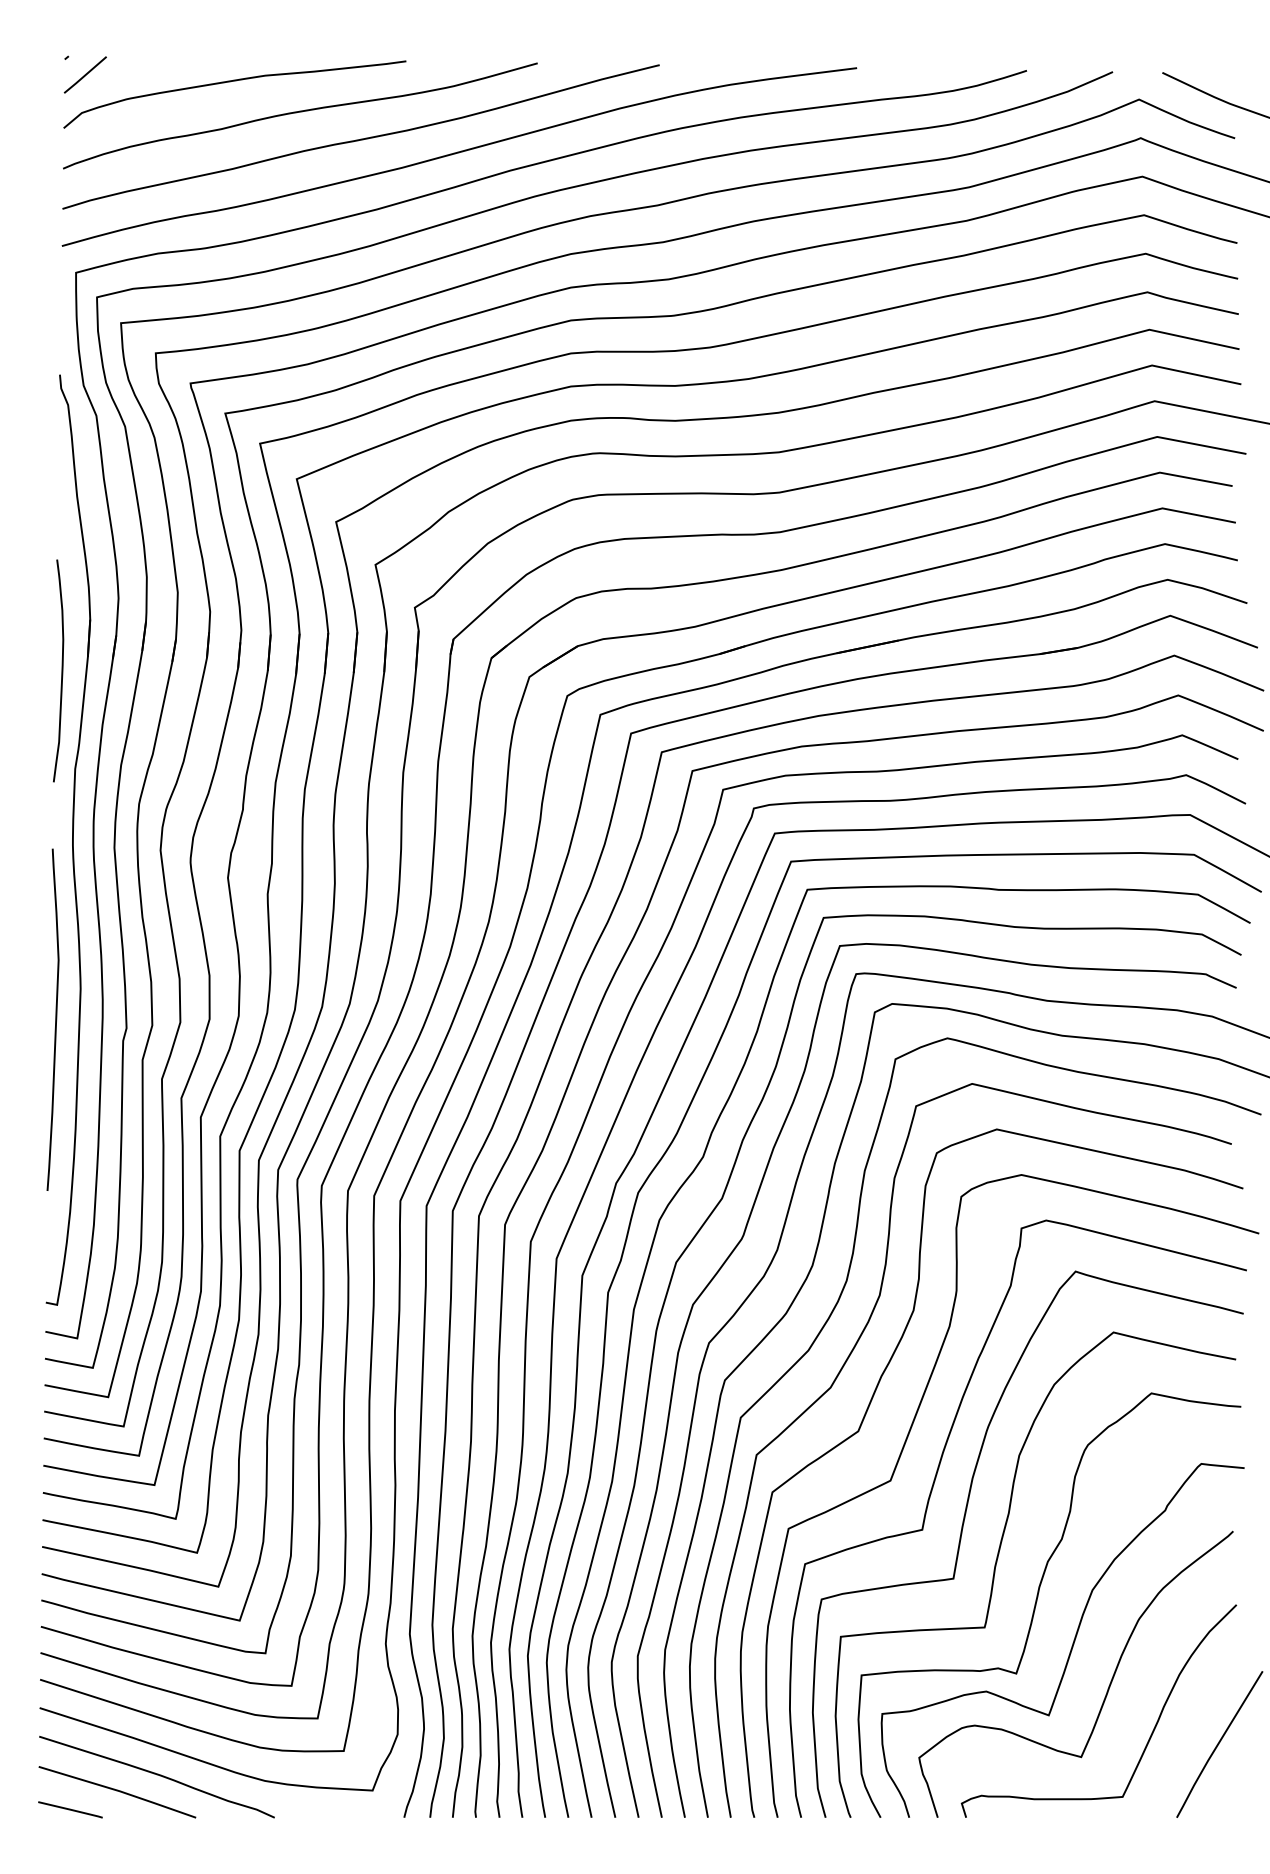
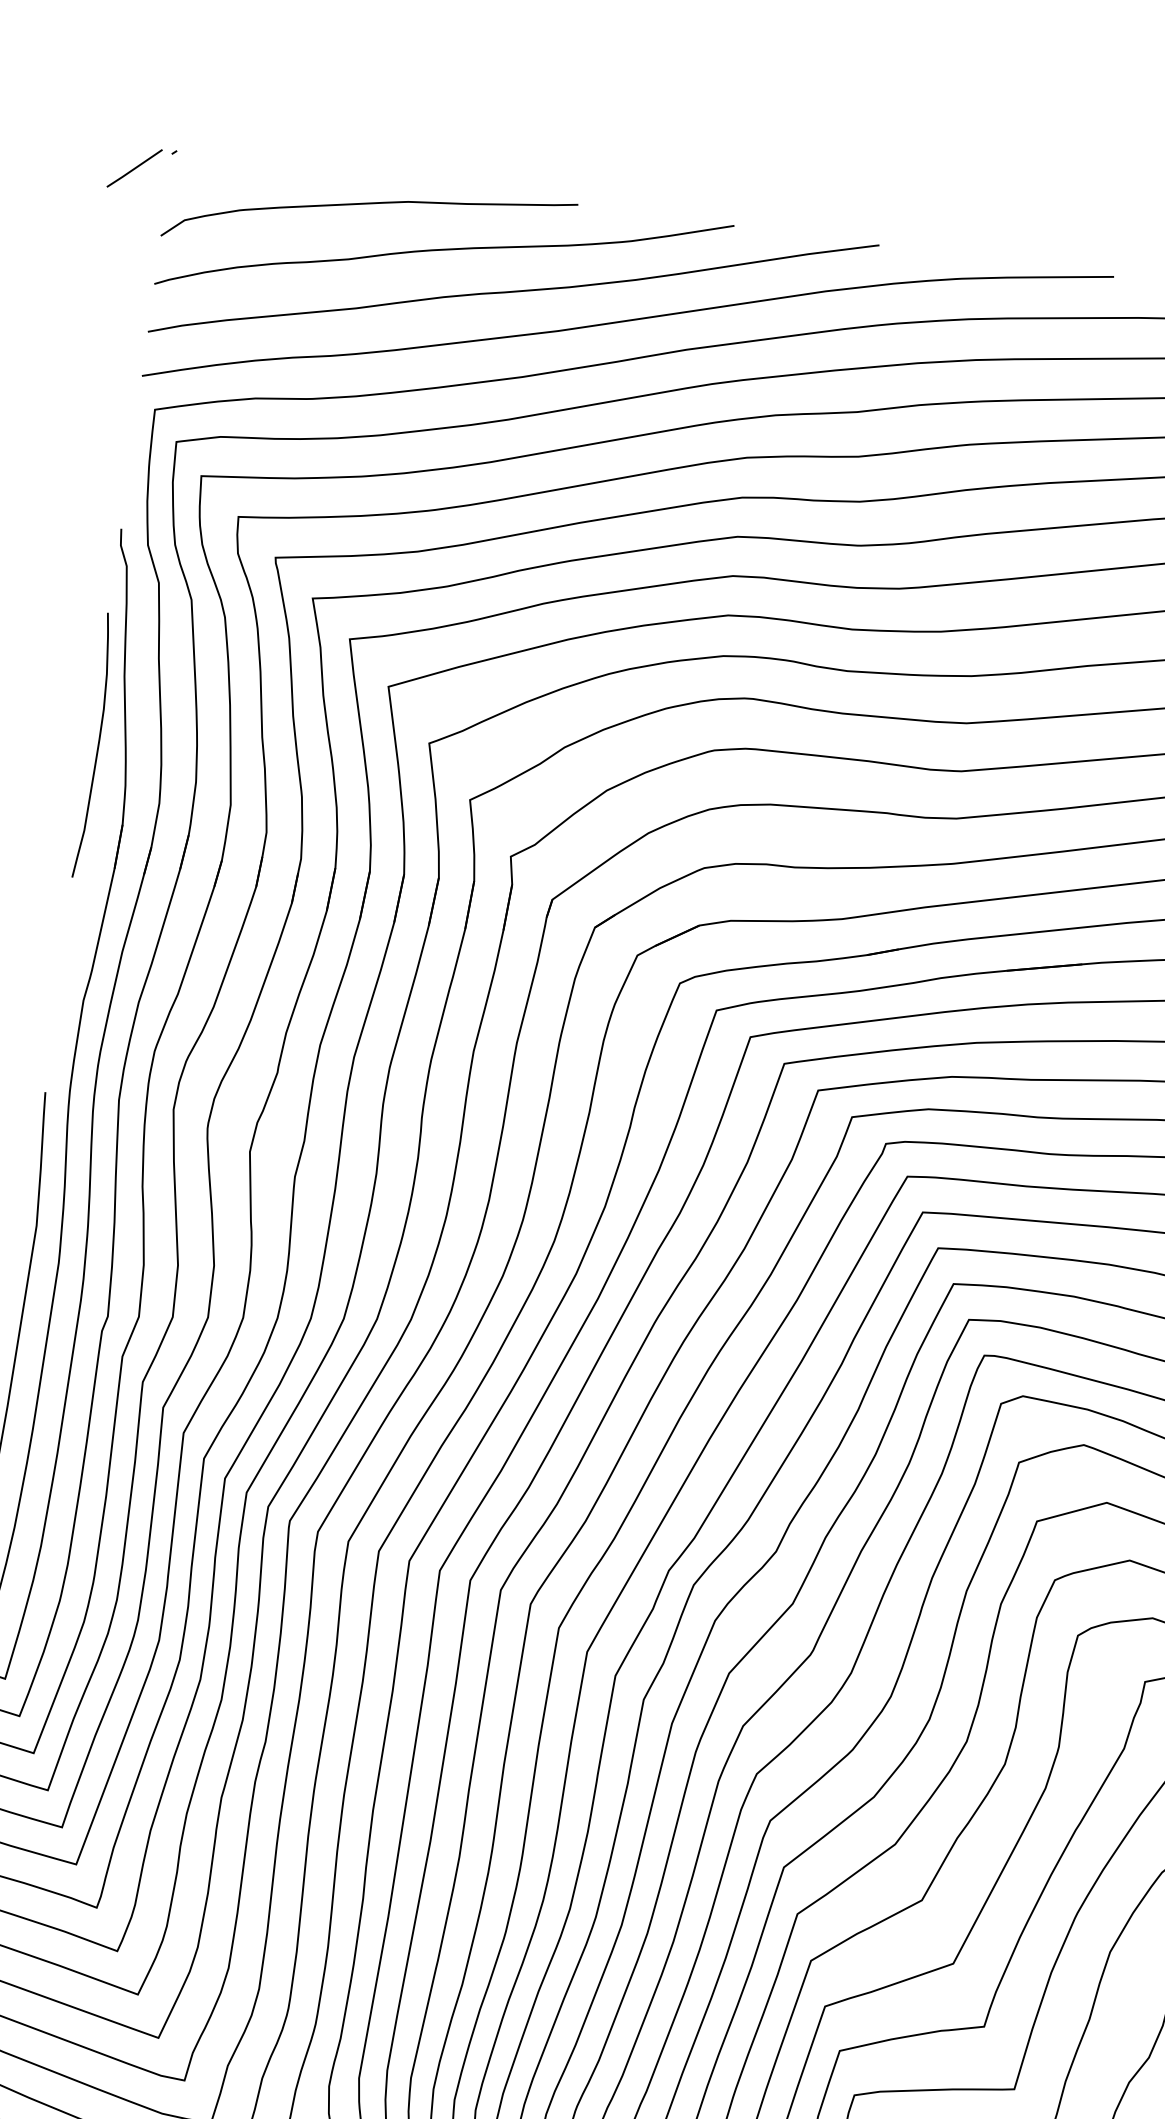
line: (84, 74) -> (133, 167), moved
curve: (61, 670) -> (97, 745), moved

